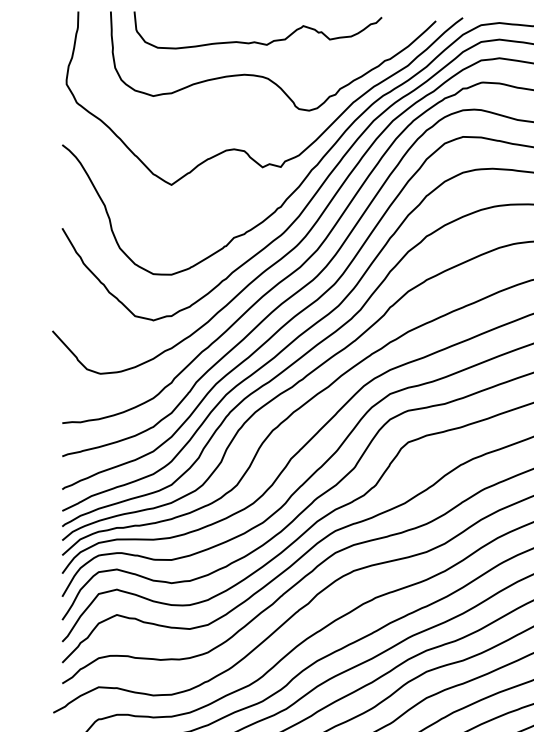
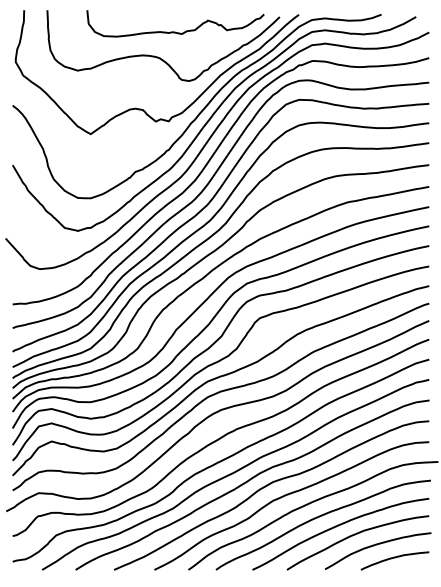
curve: (257, 41) -> (175, 31), moved

